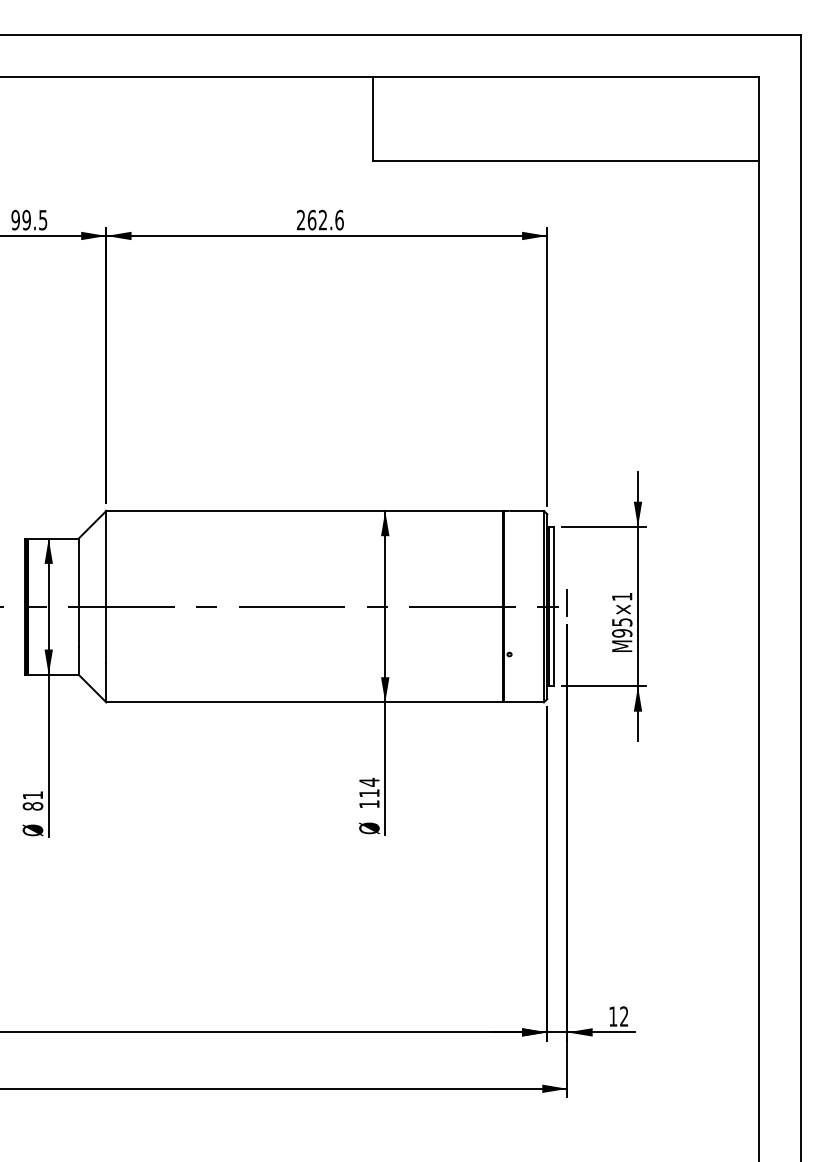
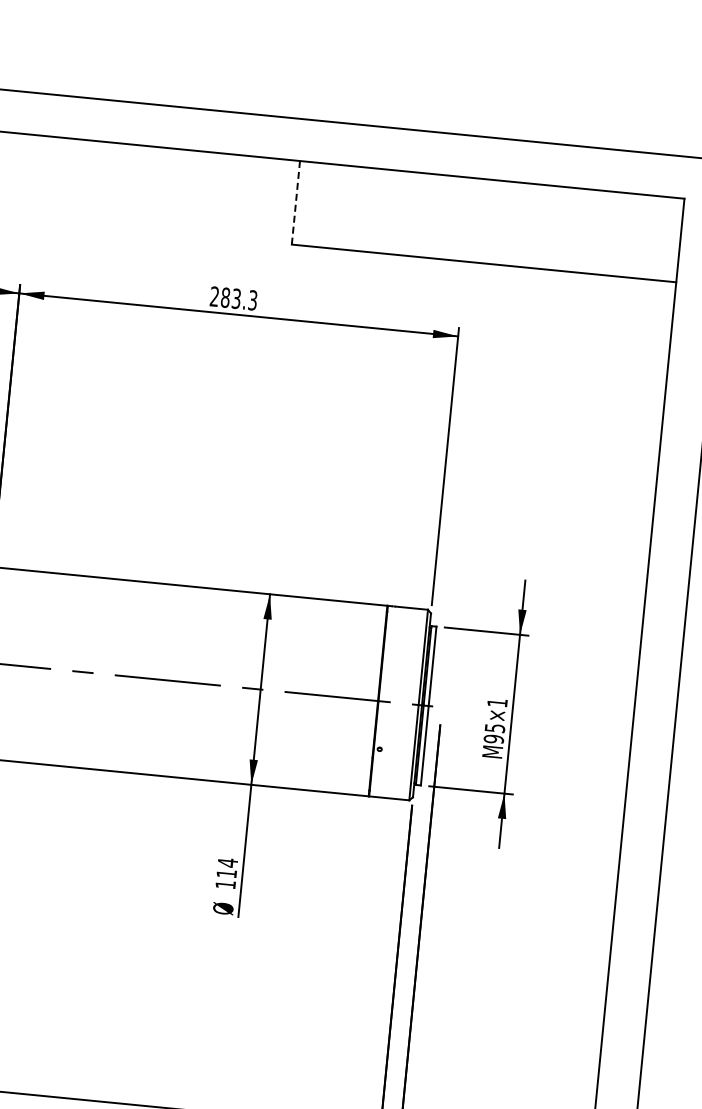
line: (372, 118) -> (295, 202), solid -> dashed
text: (325, 219) -> (239, 298), 262.6 -> 283.3
line: (566, 602) -> (441, 703), removed

